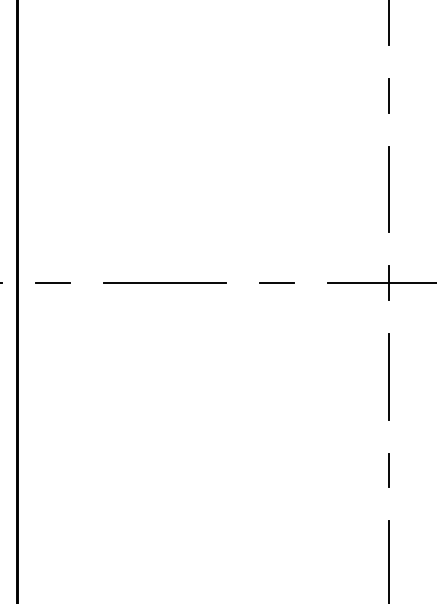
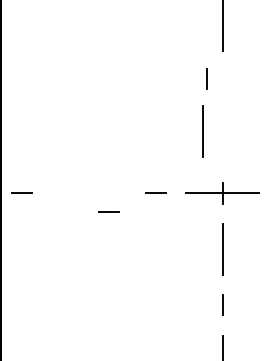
line: (388, 95) -> (206, 78), moved
line: (388, 189) -> (202, 131), moved
line: (164, 281) -> (88, 192), removed
line: (197, 313) -> (108, 211), added

